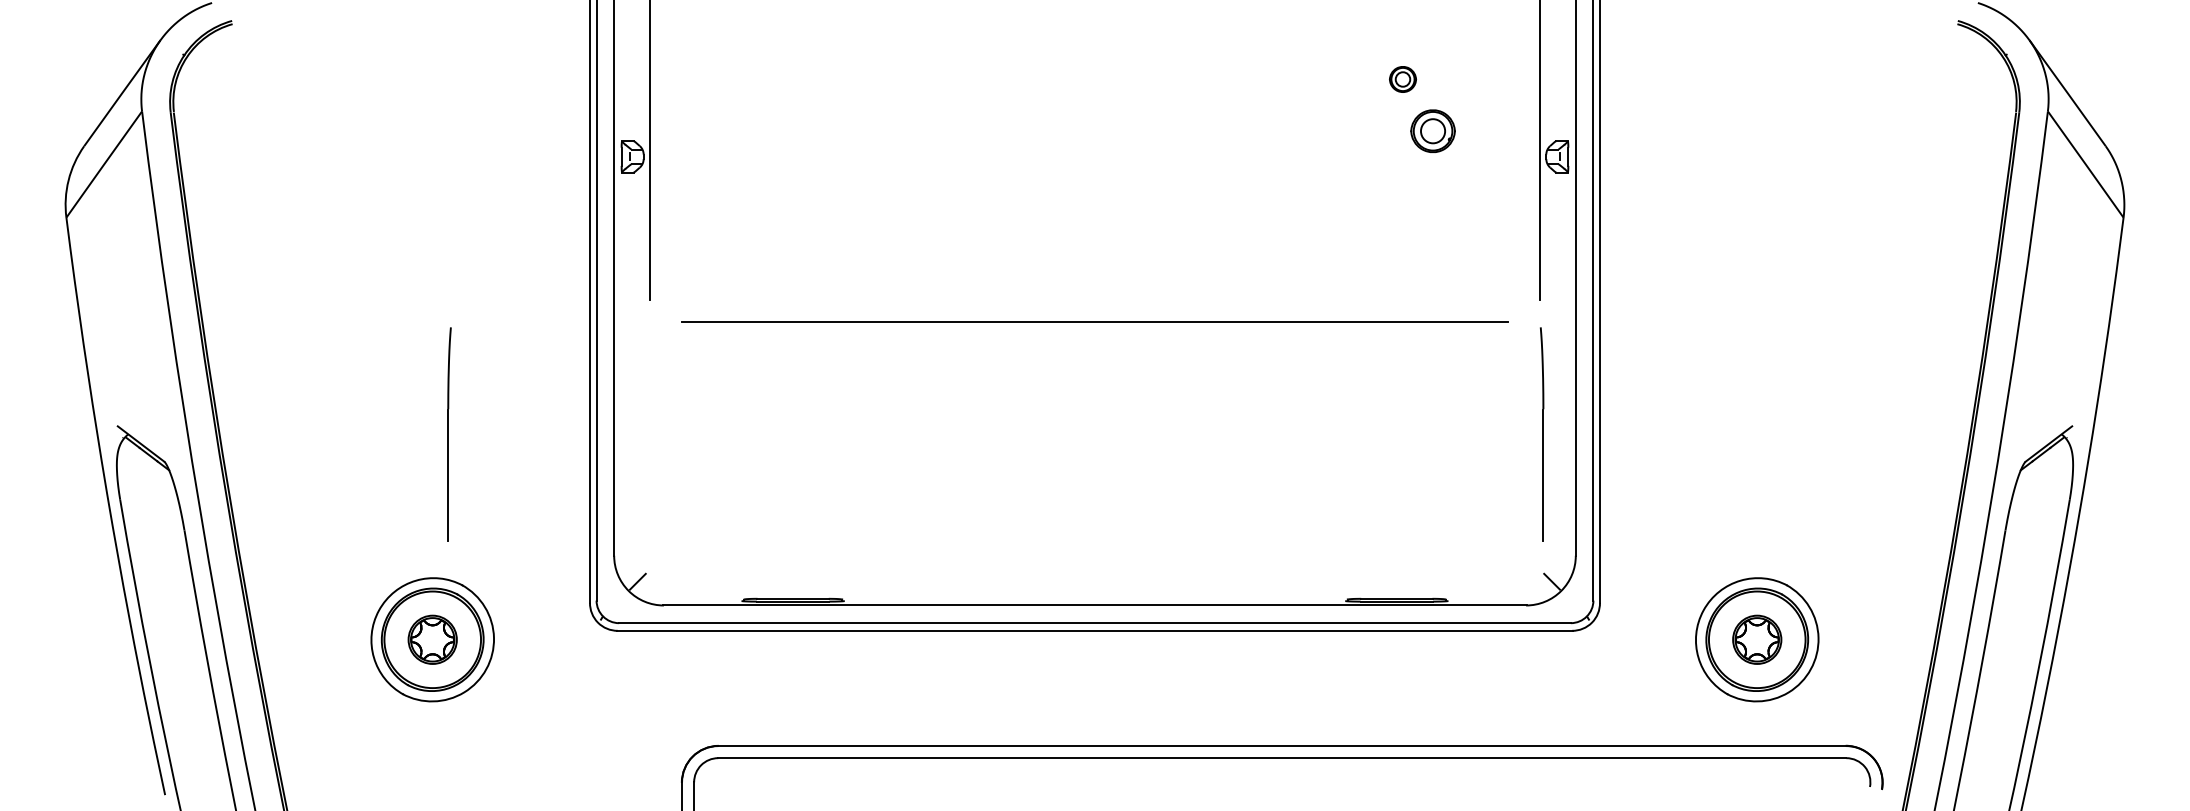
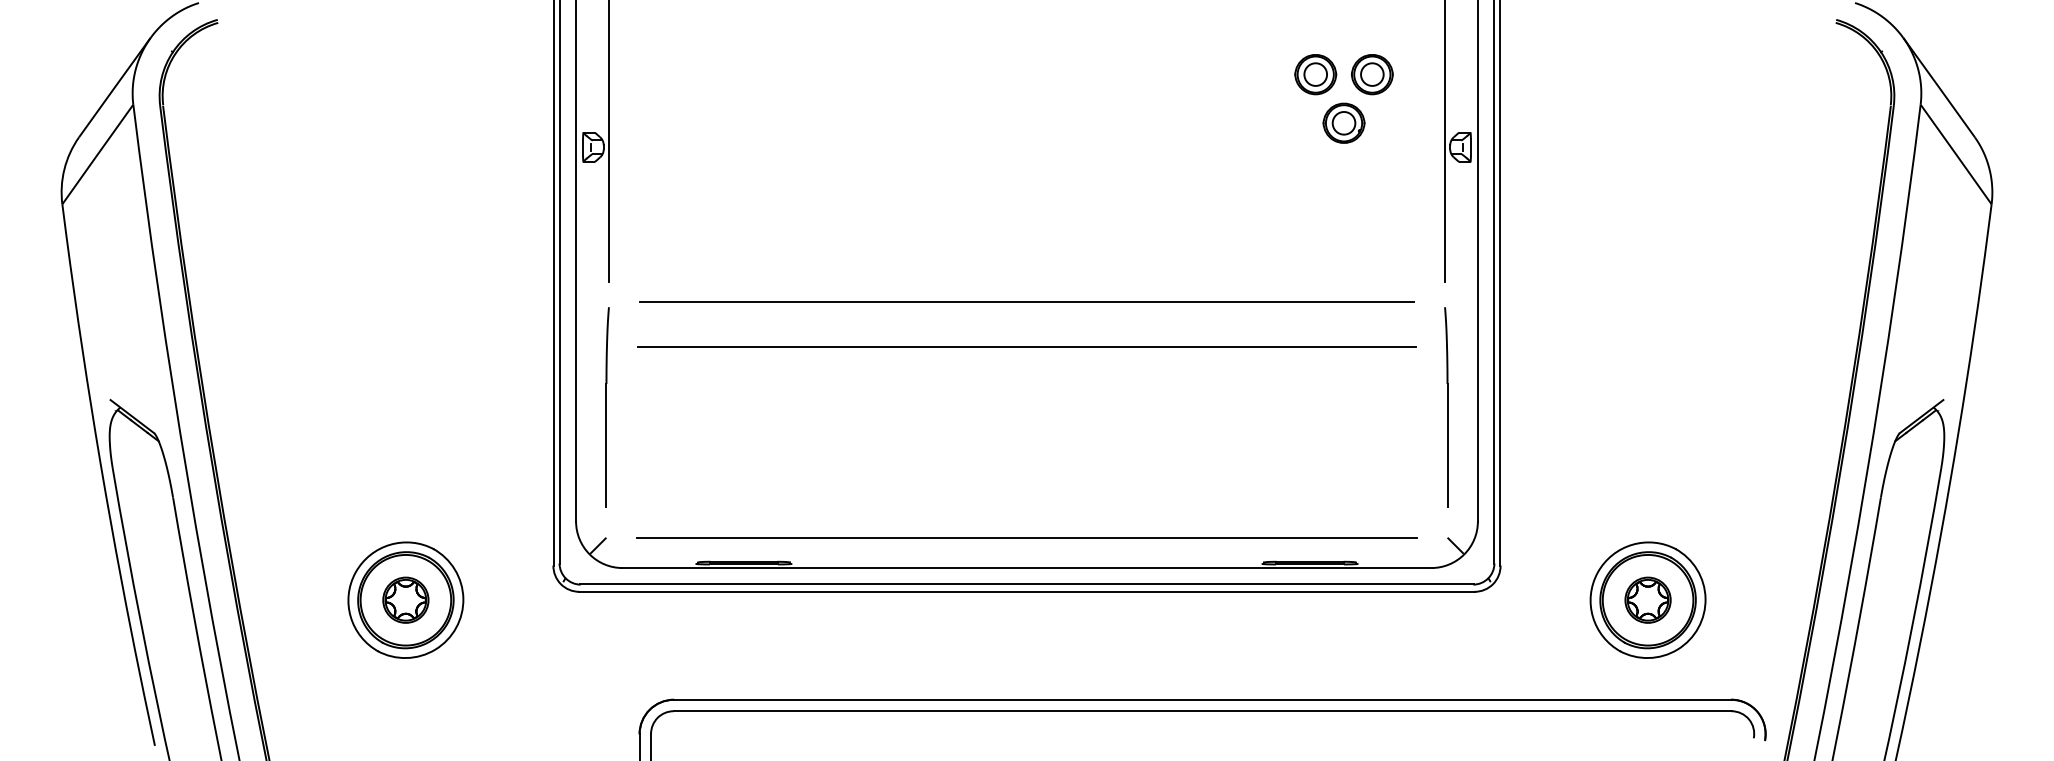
part: (1402, 79) -> (1315, 74), size x1.67
part: (1463, 79) -> (1372, 74), added
line: (1094, 369) -> (1026, 346), added
part: (449, 434) -> (607, 407), moved
line: (1094, 572) -> (1026, 537), added

